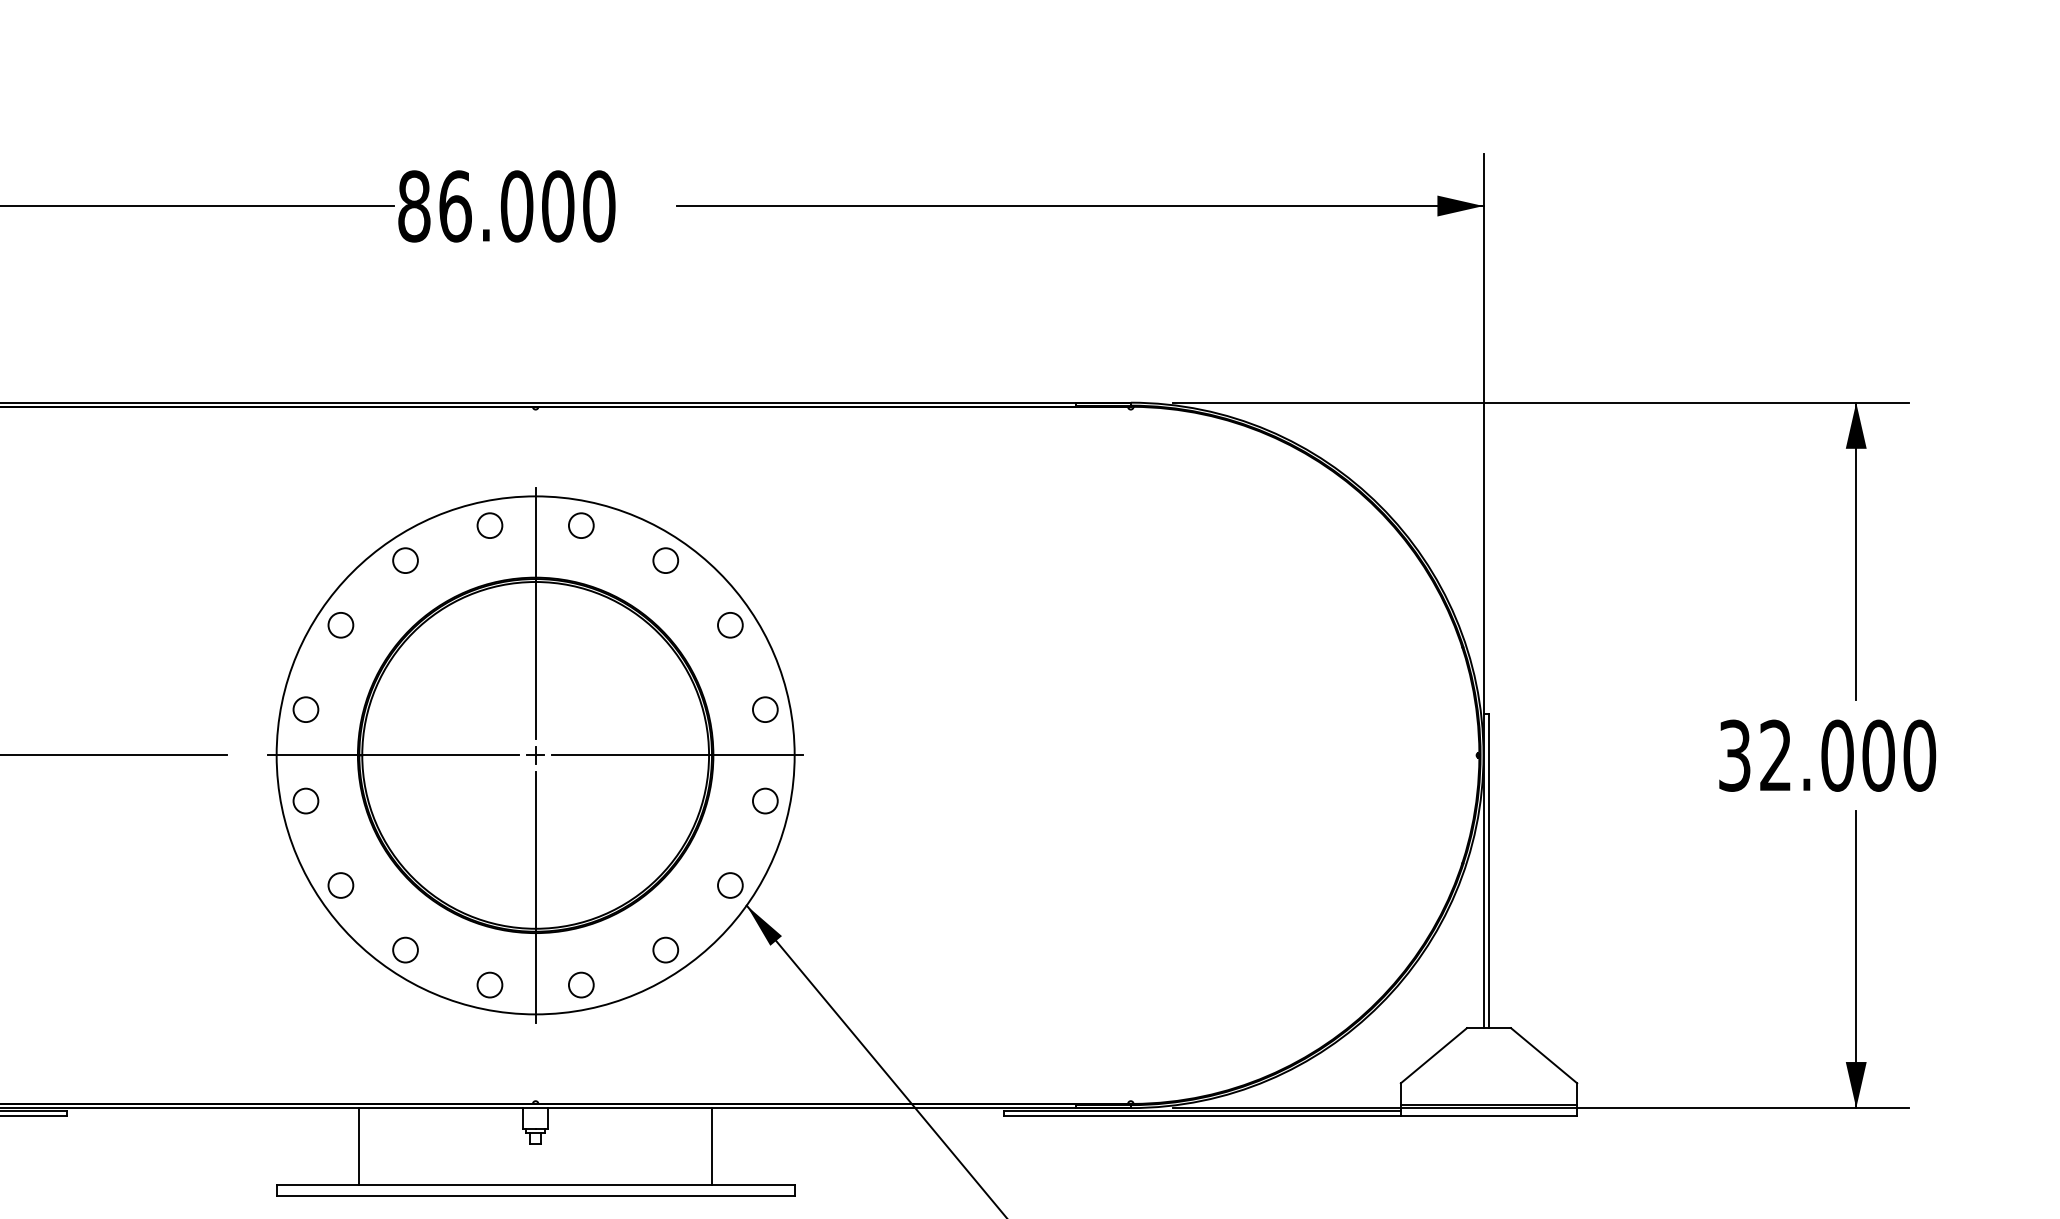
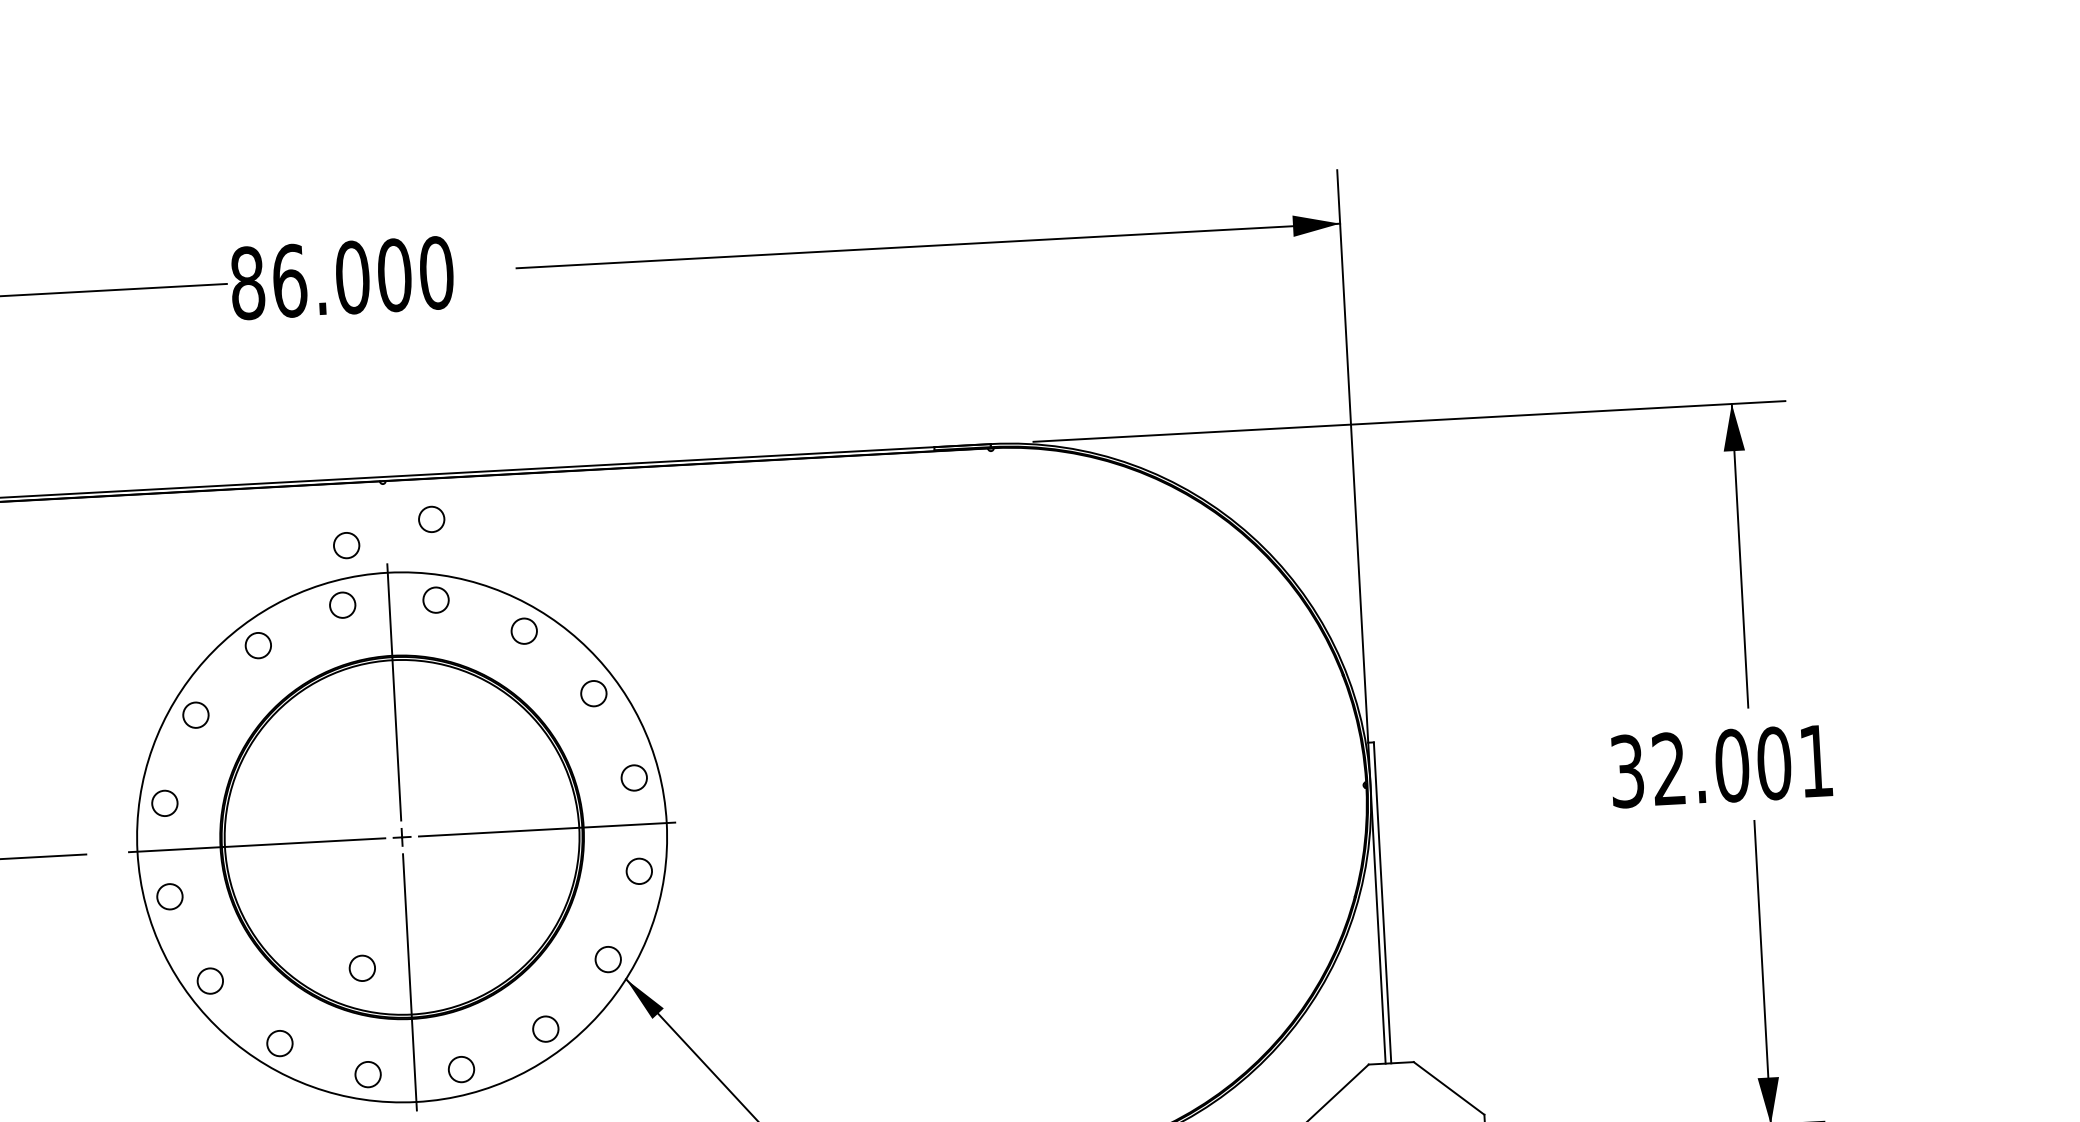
circle: (581, 446) -> (431, 519), added
circle: (496, 467) -> (346, 545), added
text: (1919, 755) -> (1815, 760), 32.000 -> 32.001
circle: (489, 880) -> (361, 967), added

